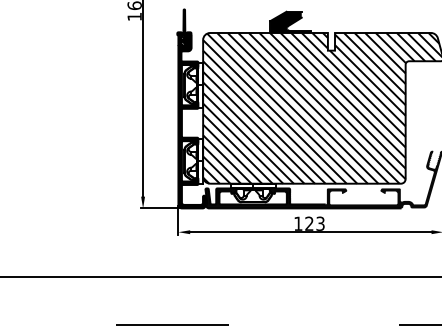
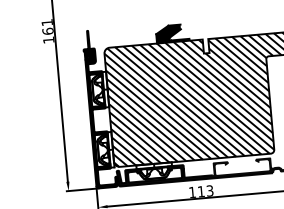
text: (309, 223) -> (201, 191), 123 -> 113

